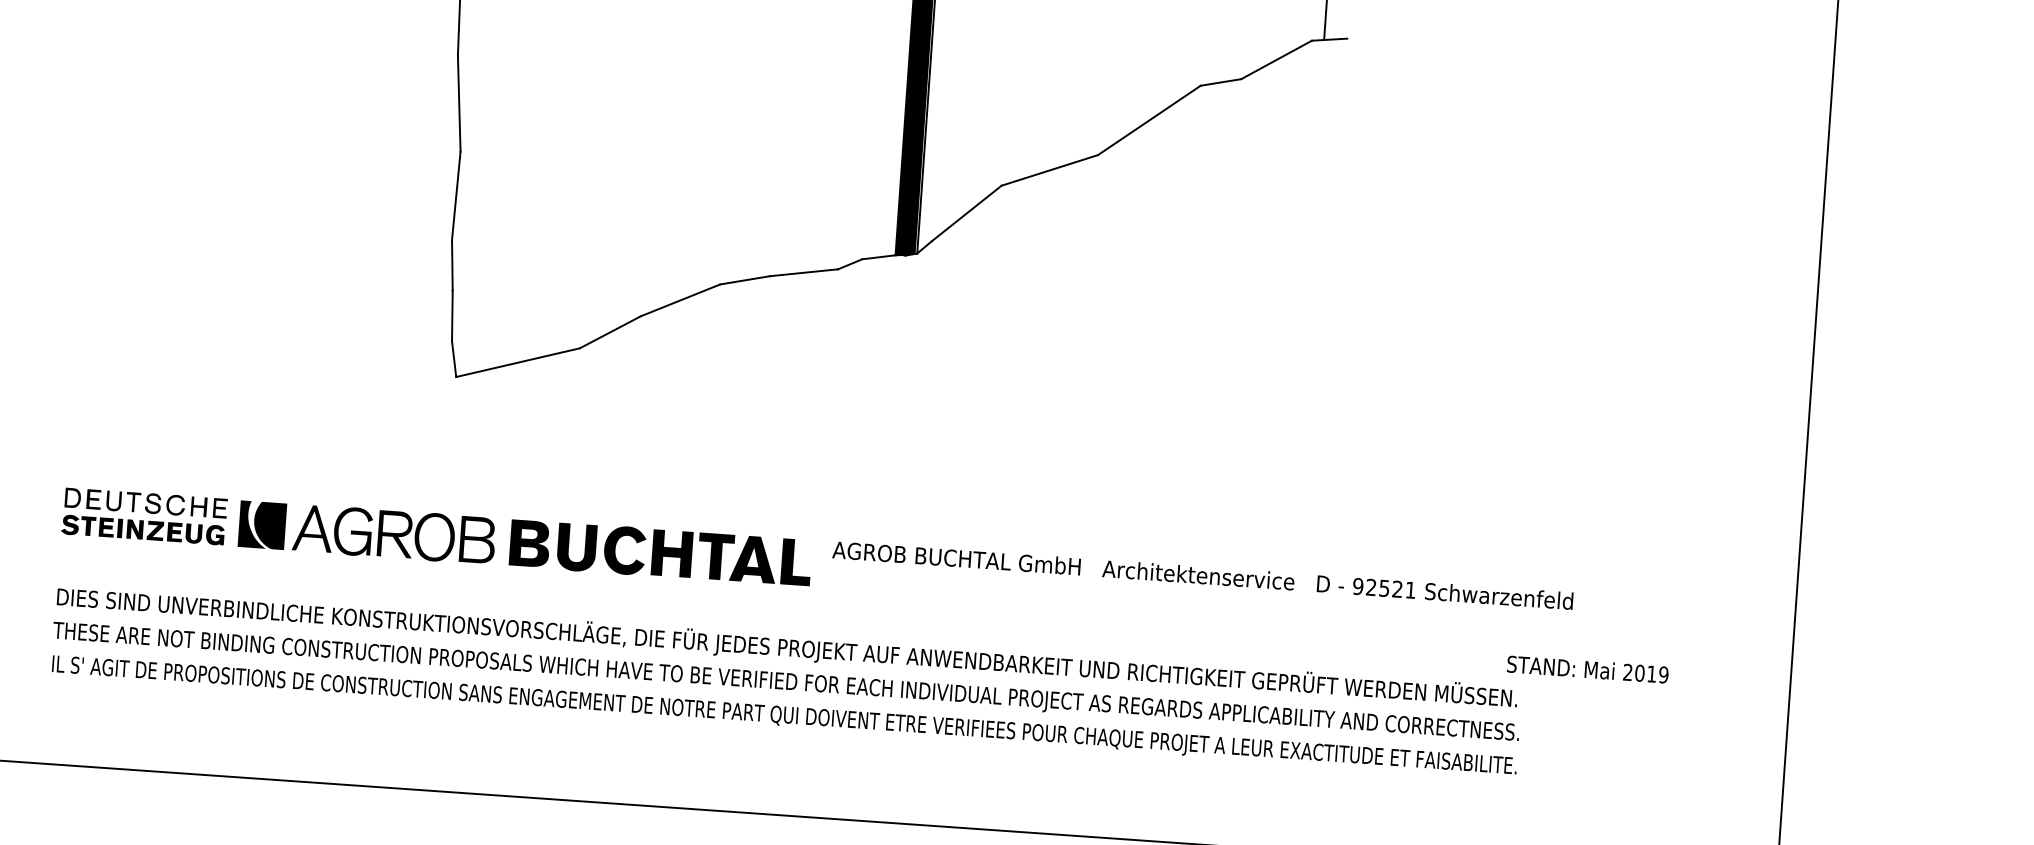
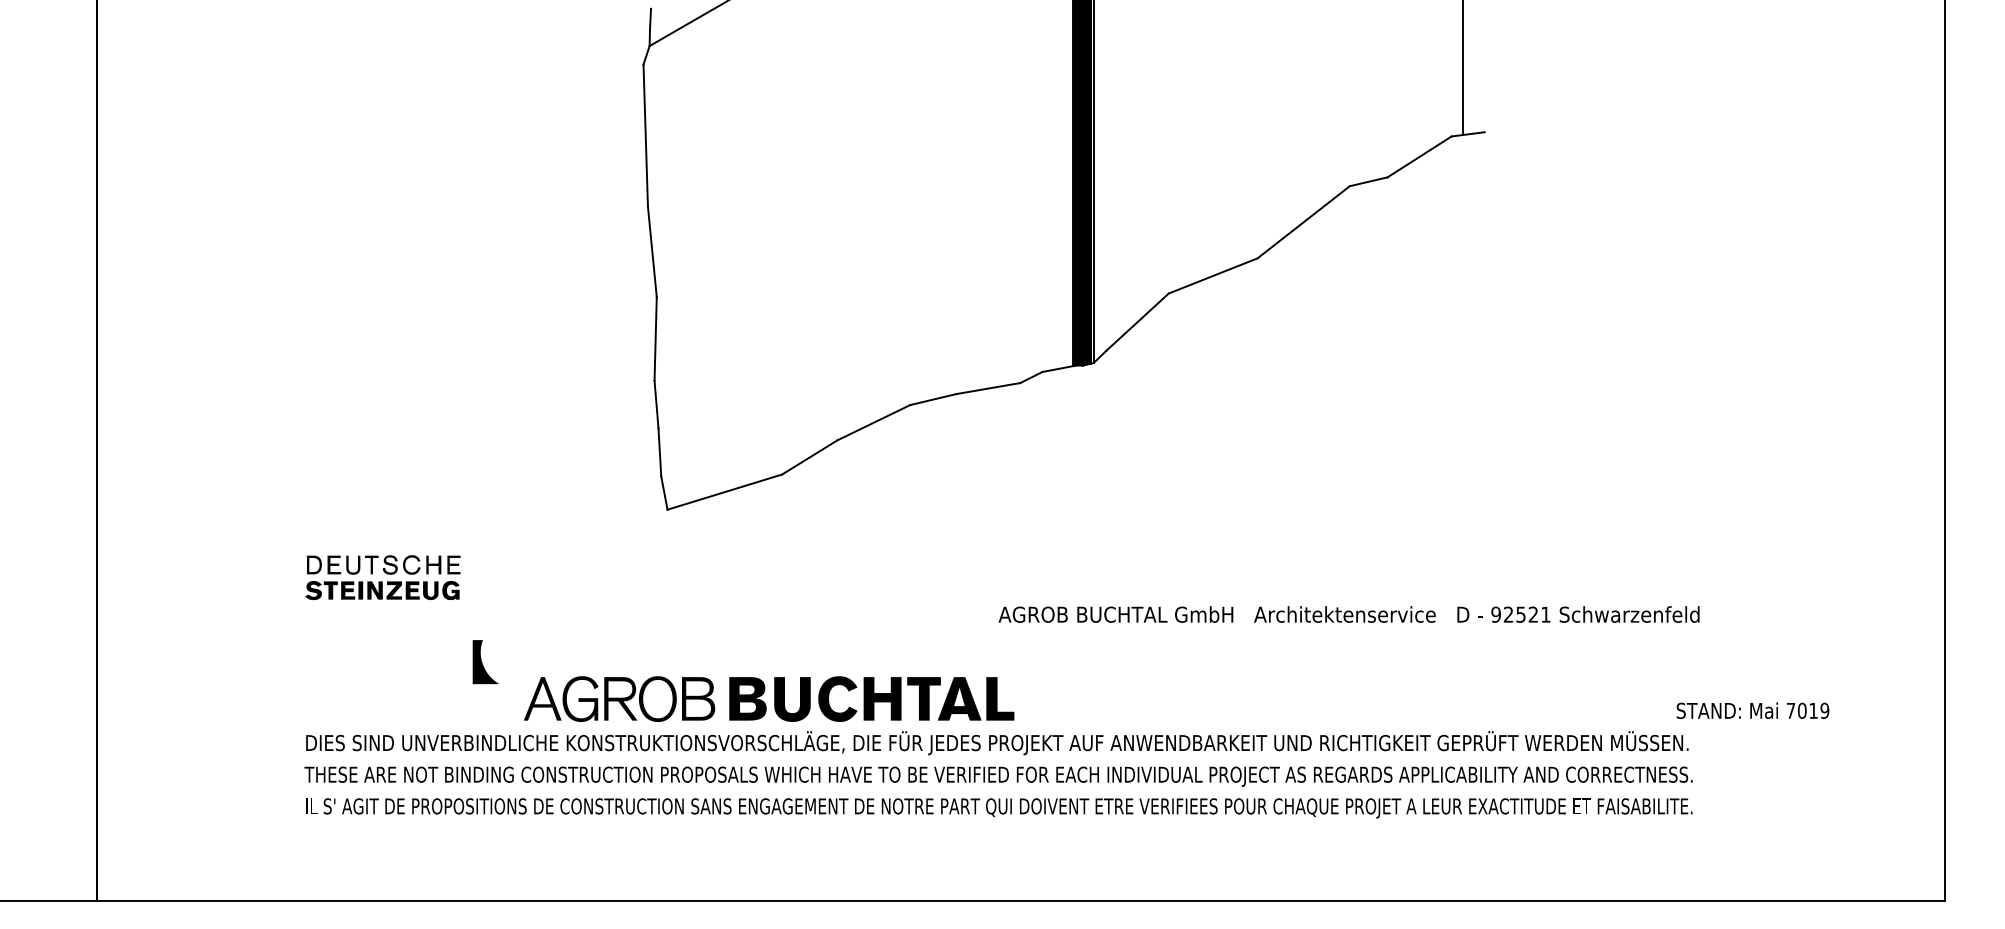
part: (143, 516) -> (382, 577), moved
fill: (269, 526) -> (501, 662), removed
part: (552, 544) -> (769, 698), moved
text: (1202, 575) -> (1348, 614), moved
text: (1627, 672) -> (1790, 710), 2019 -> 7019

